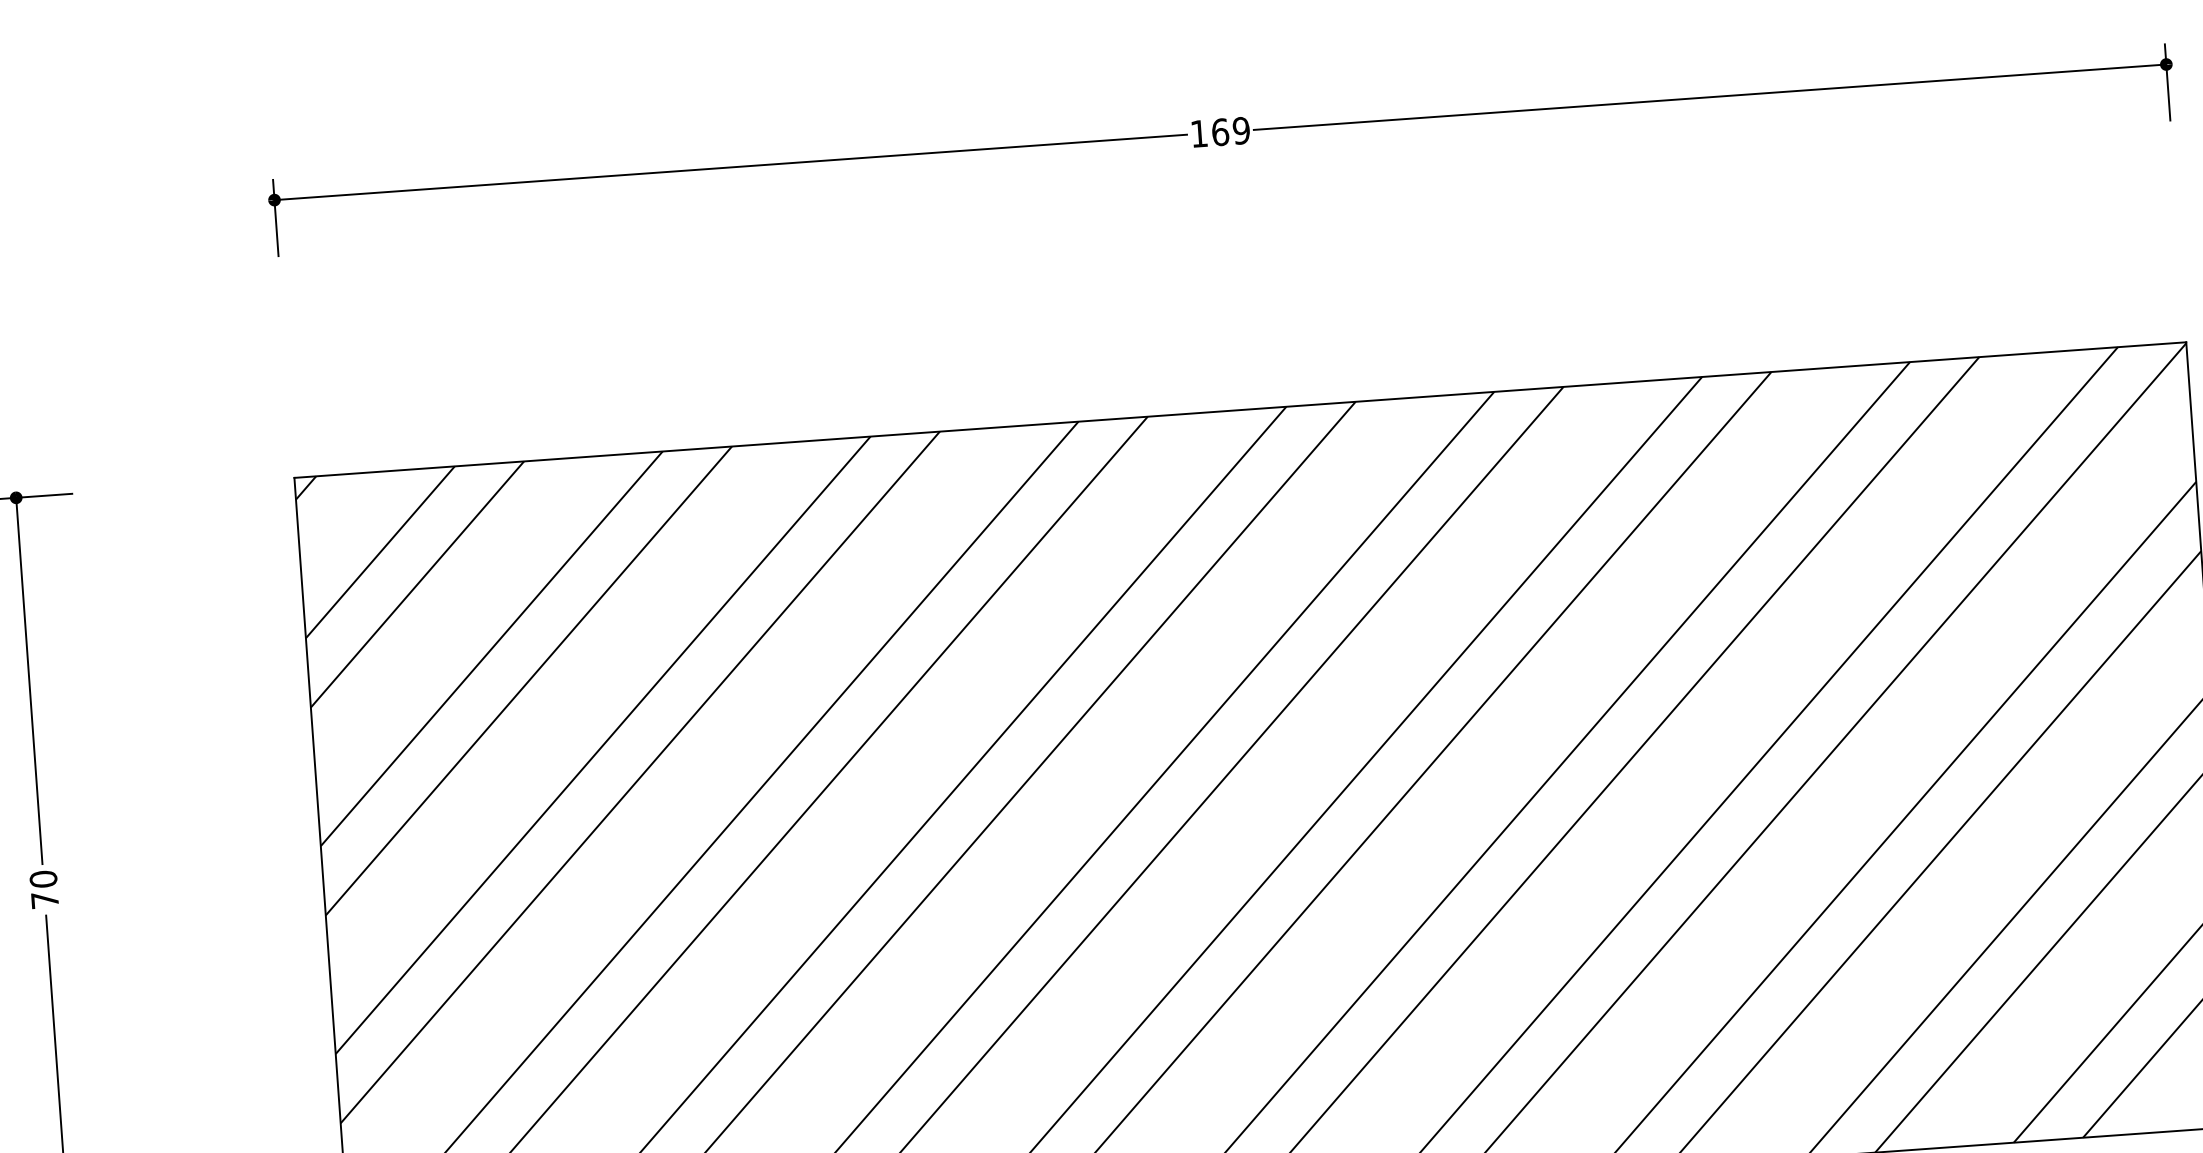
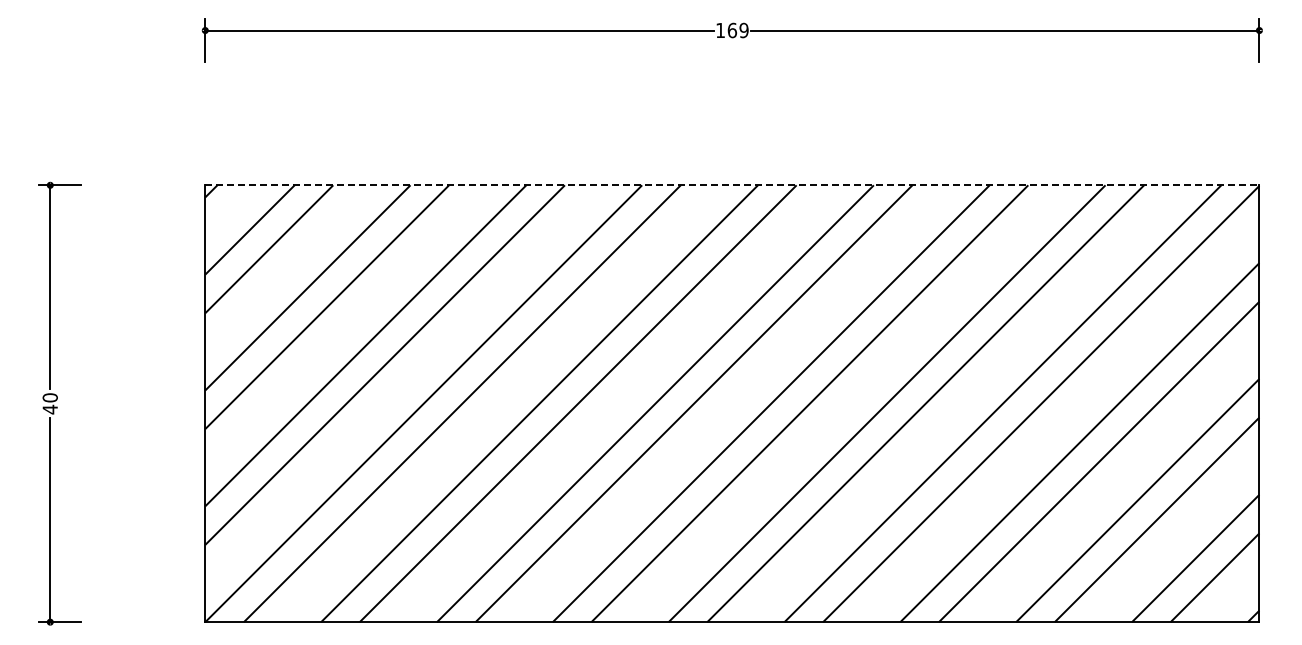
line: (1240, 410) -> (732, 185), solid -> dashed
text: (43, 900) -> (49, 409), 70 -> 40

